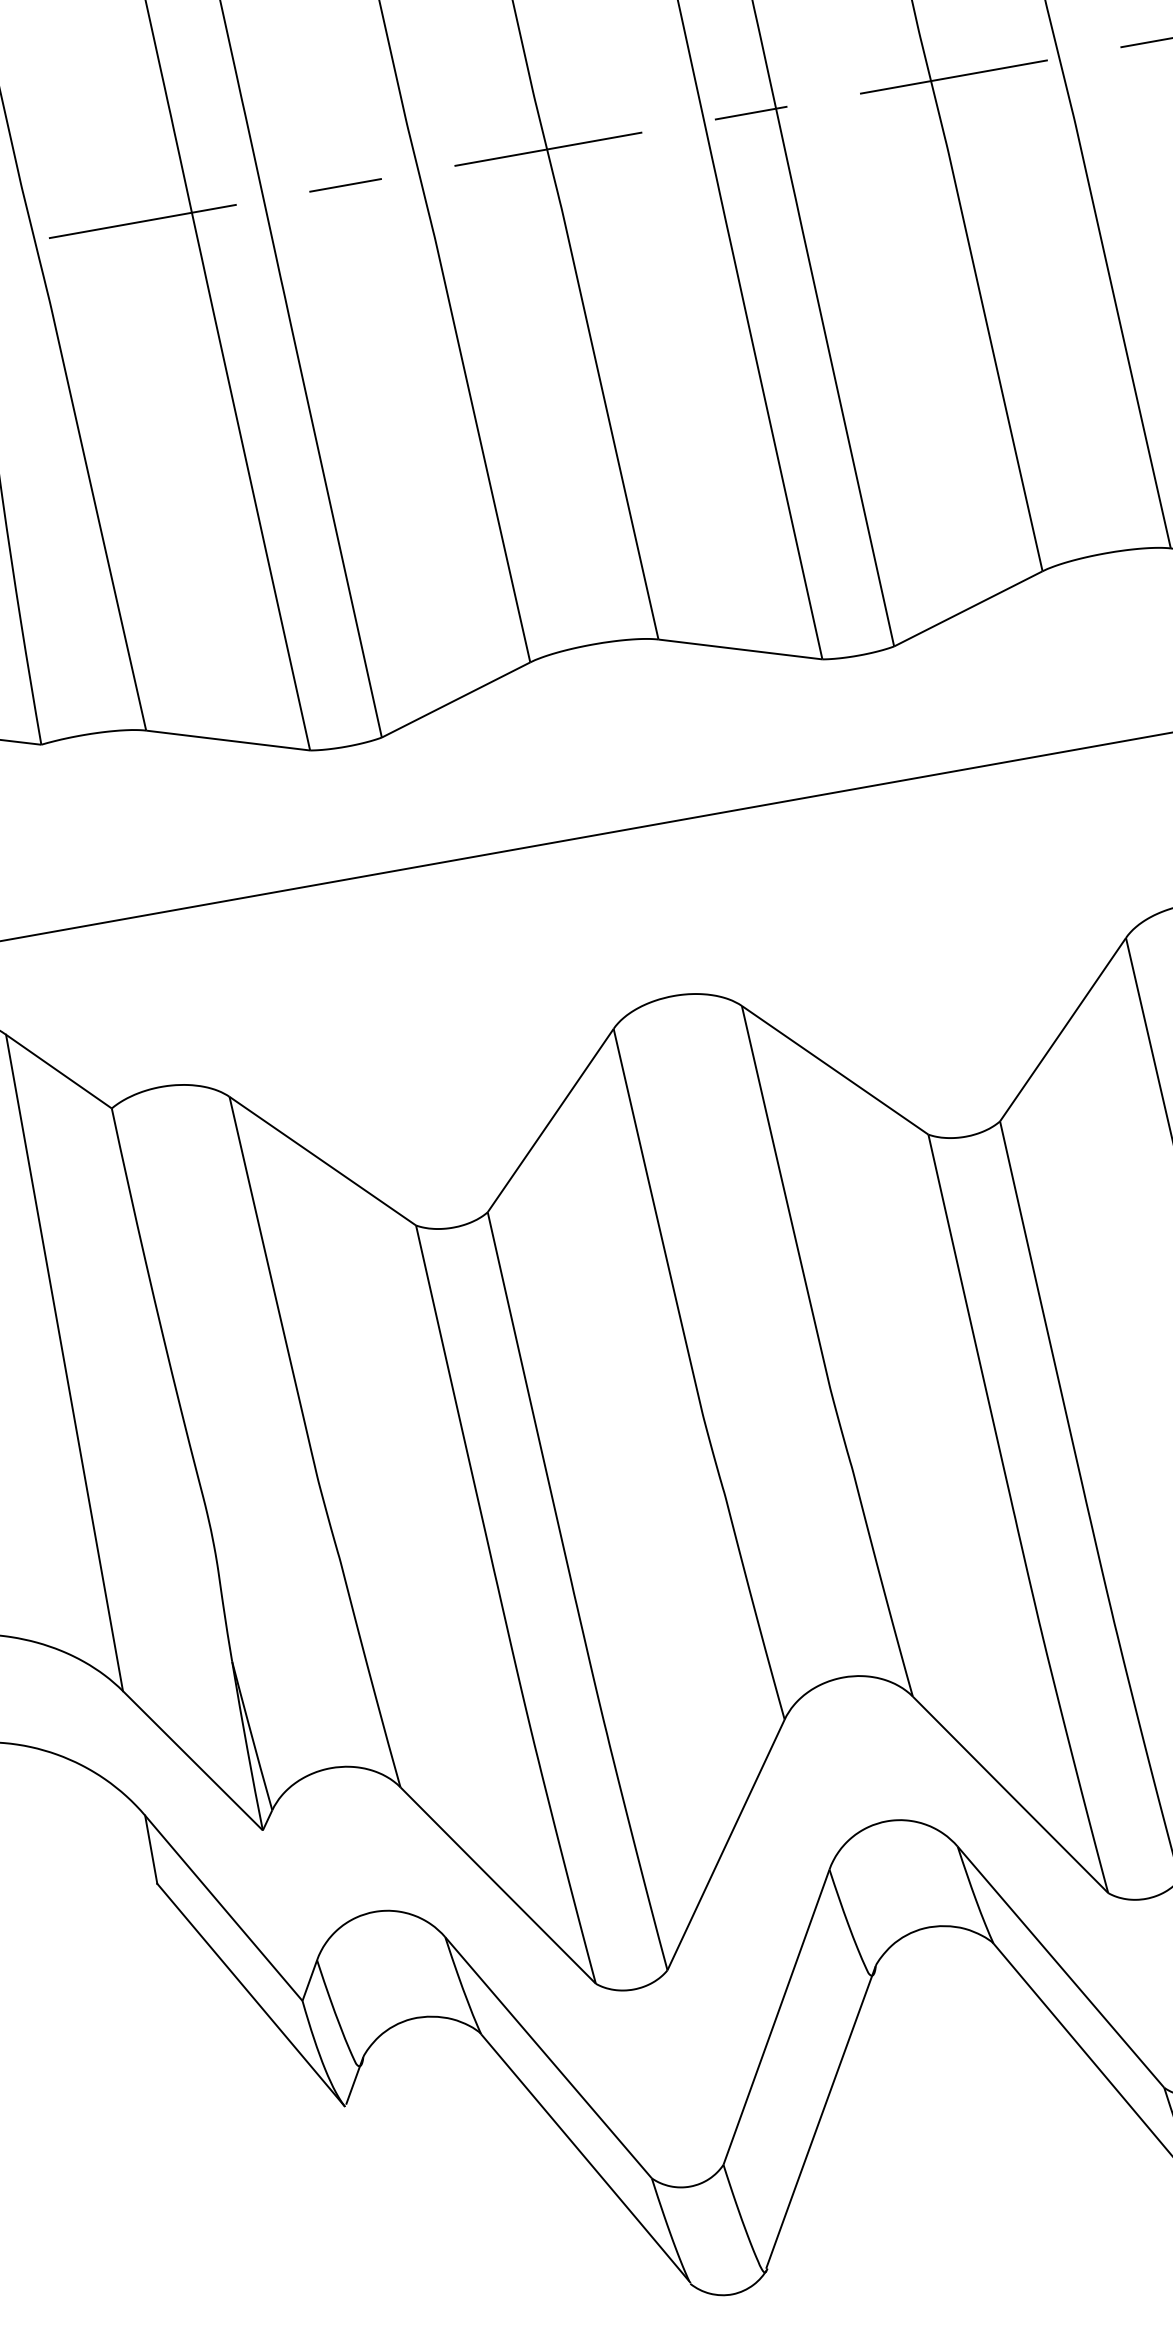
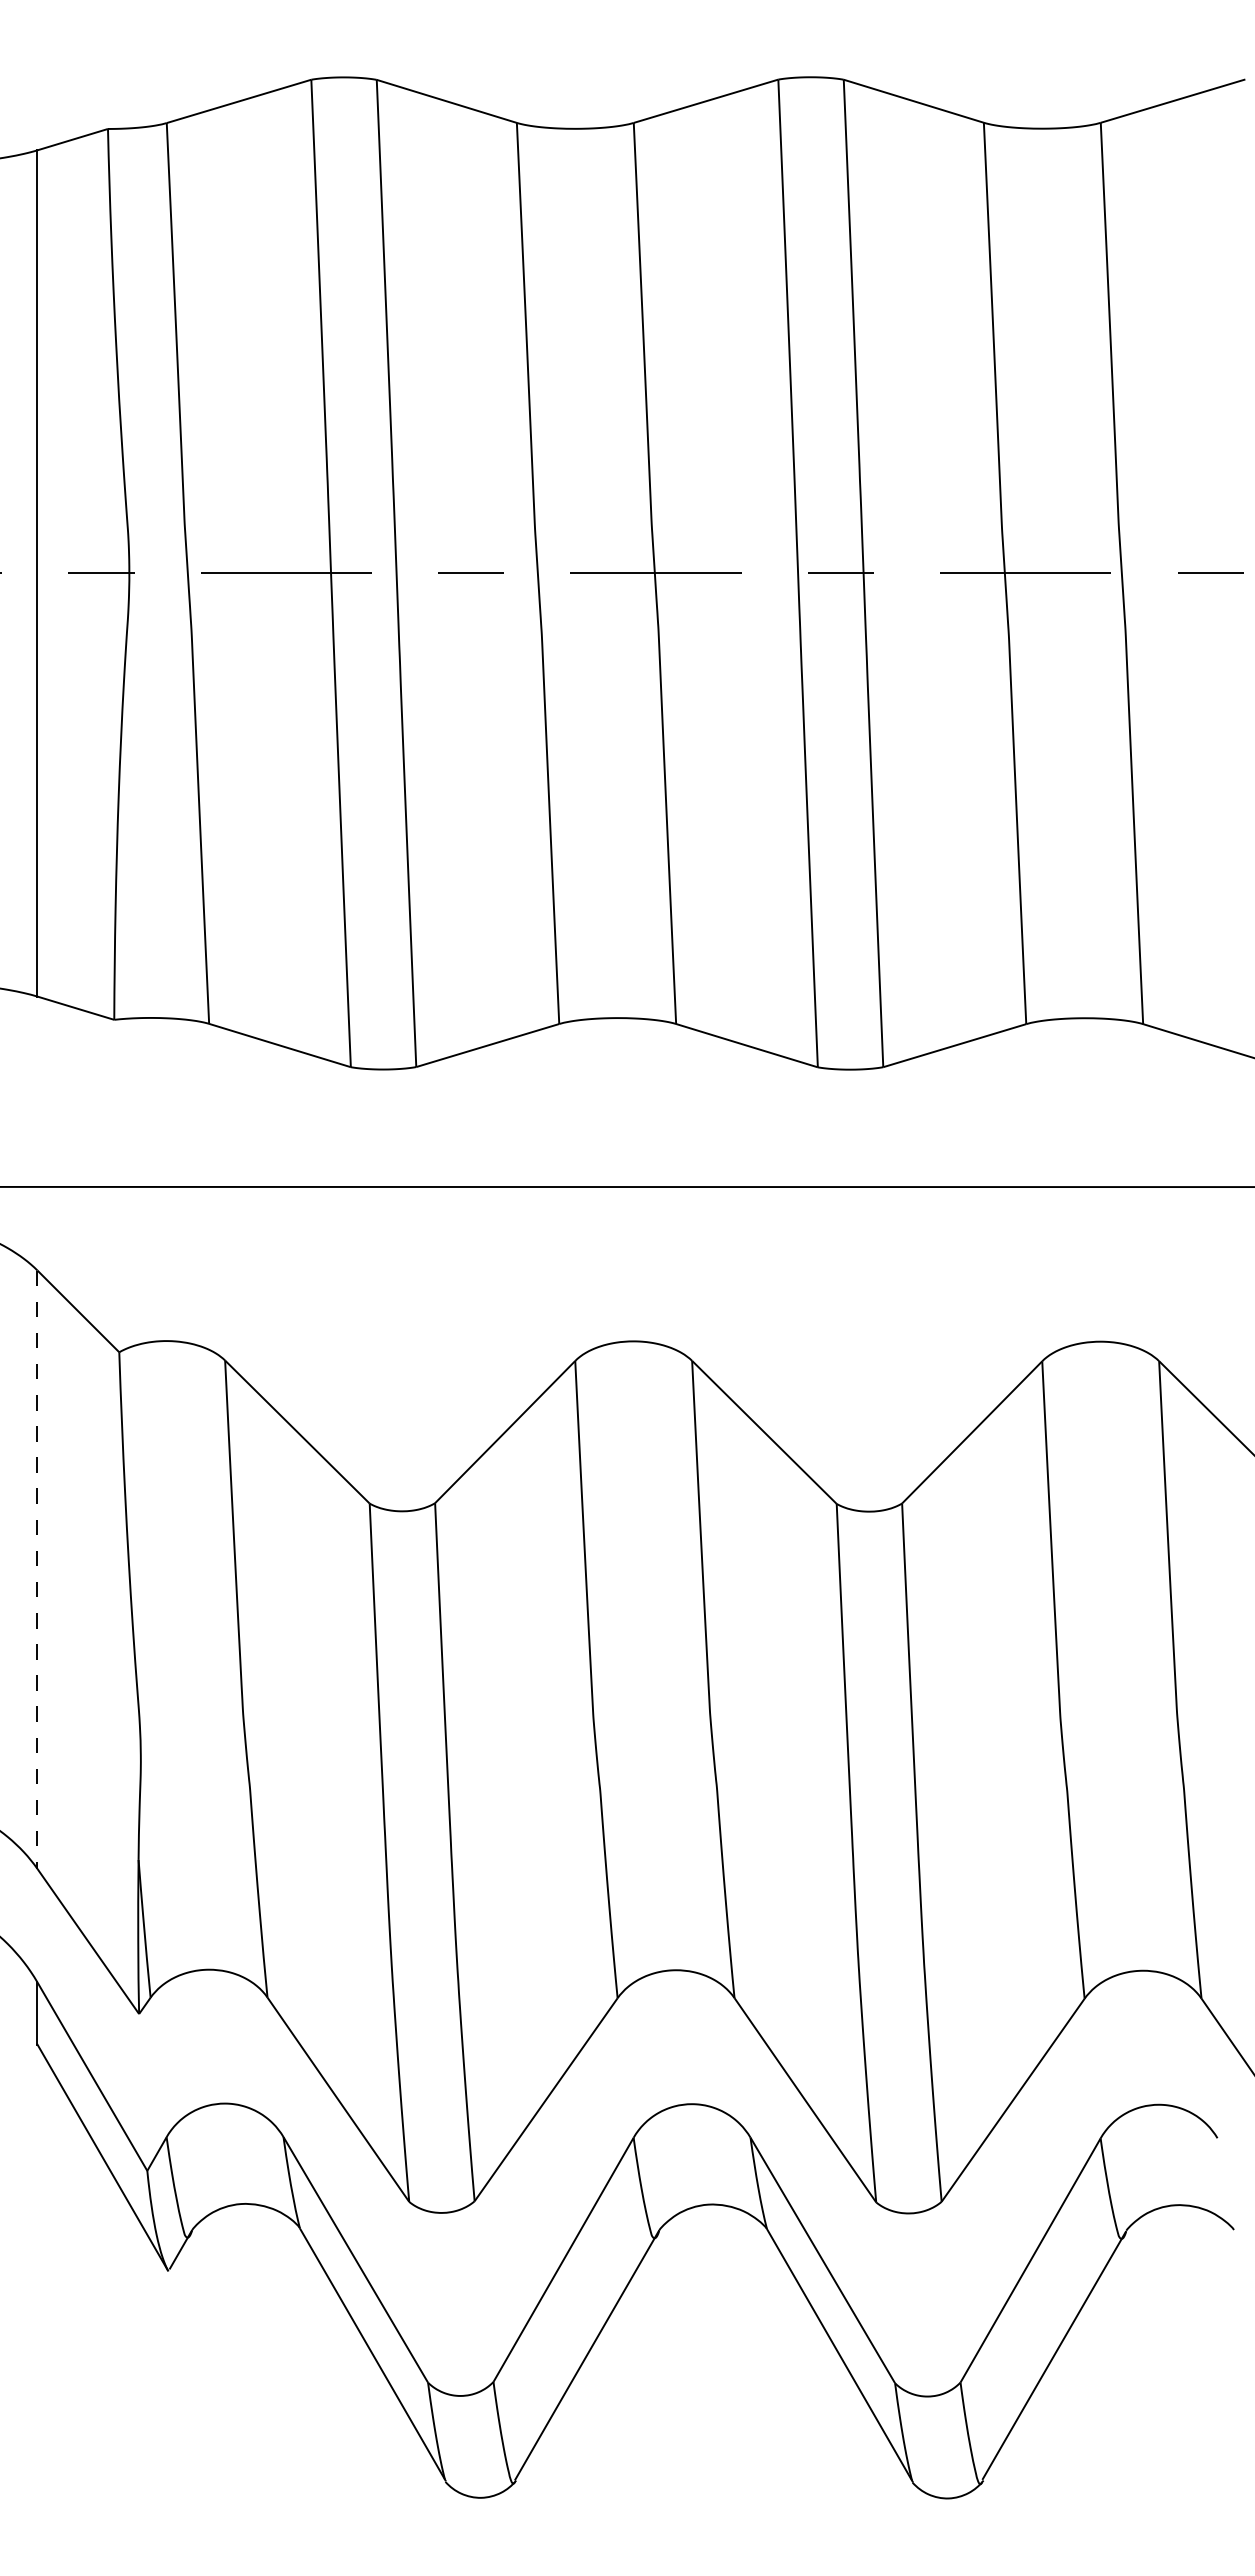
line: (64, 1363) -> (37, 1570), solid -> dashed

